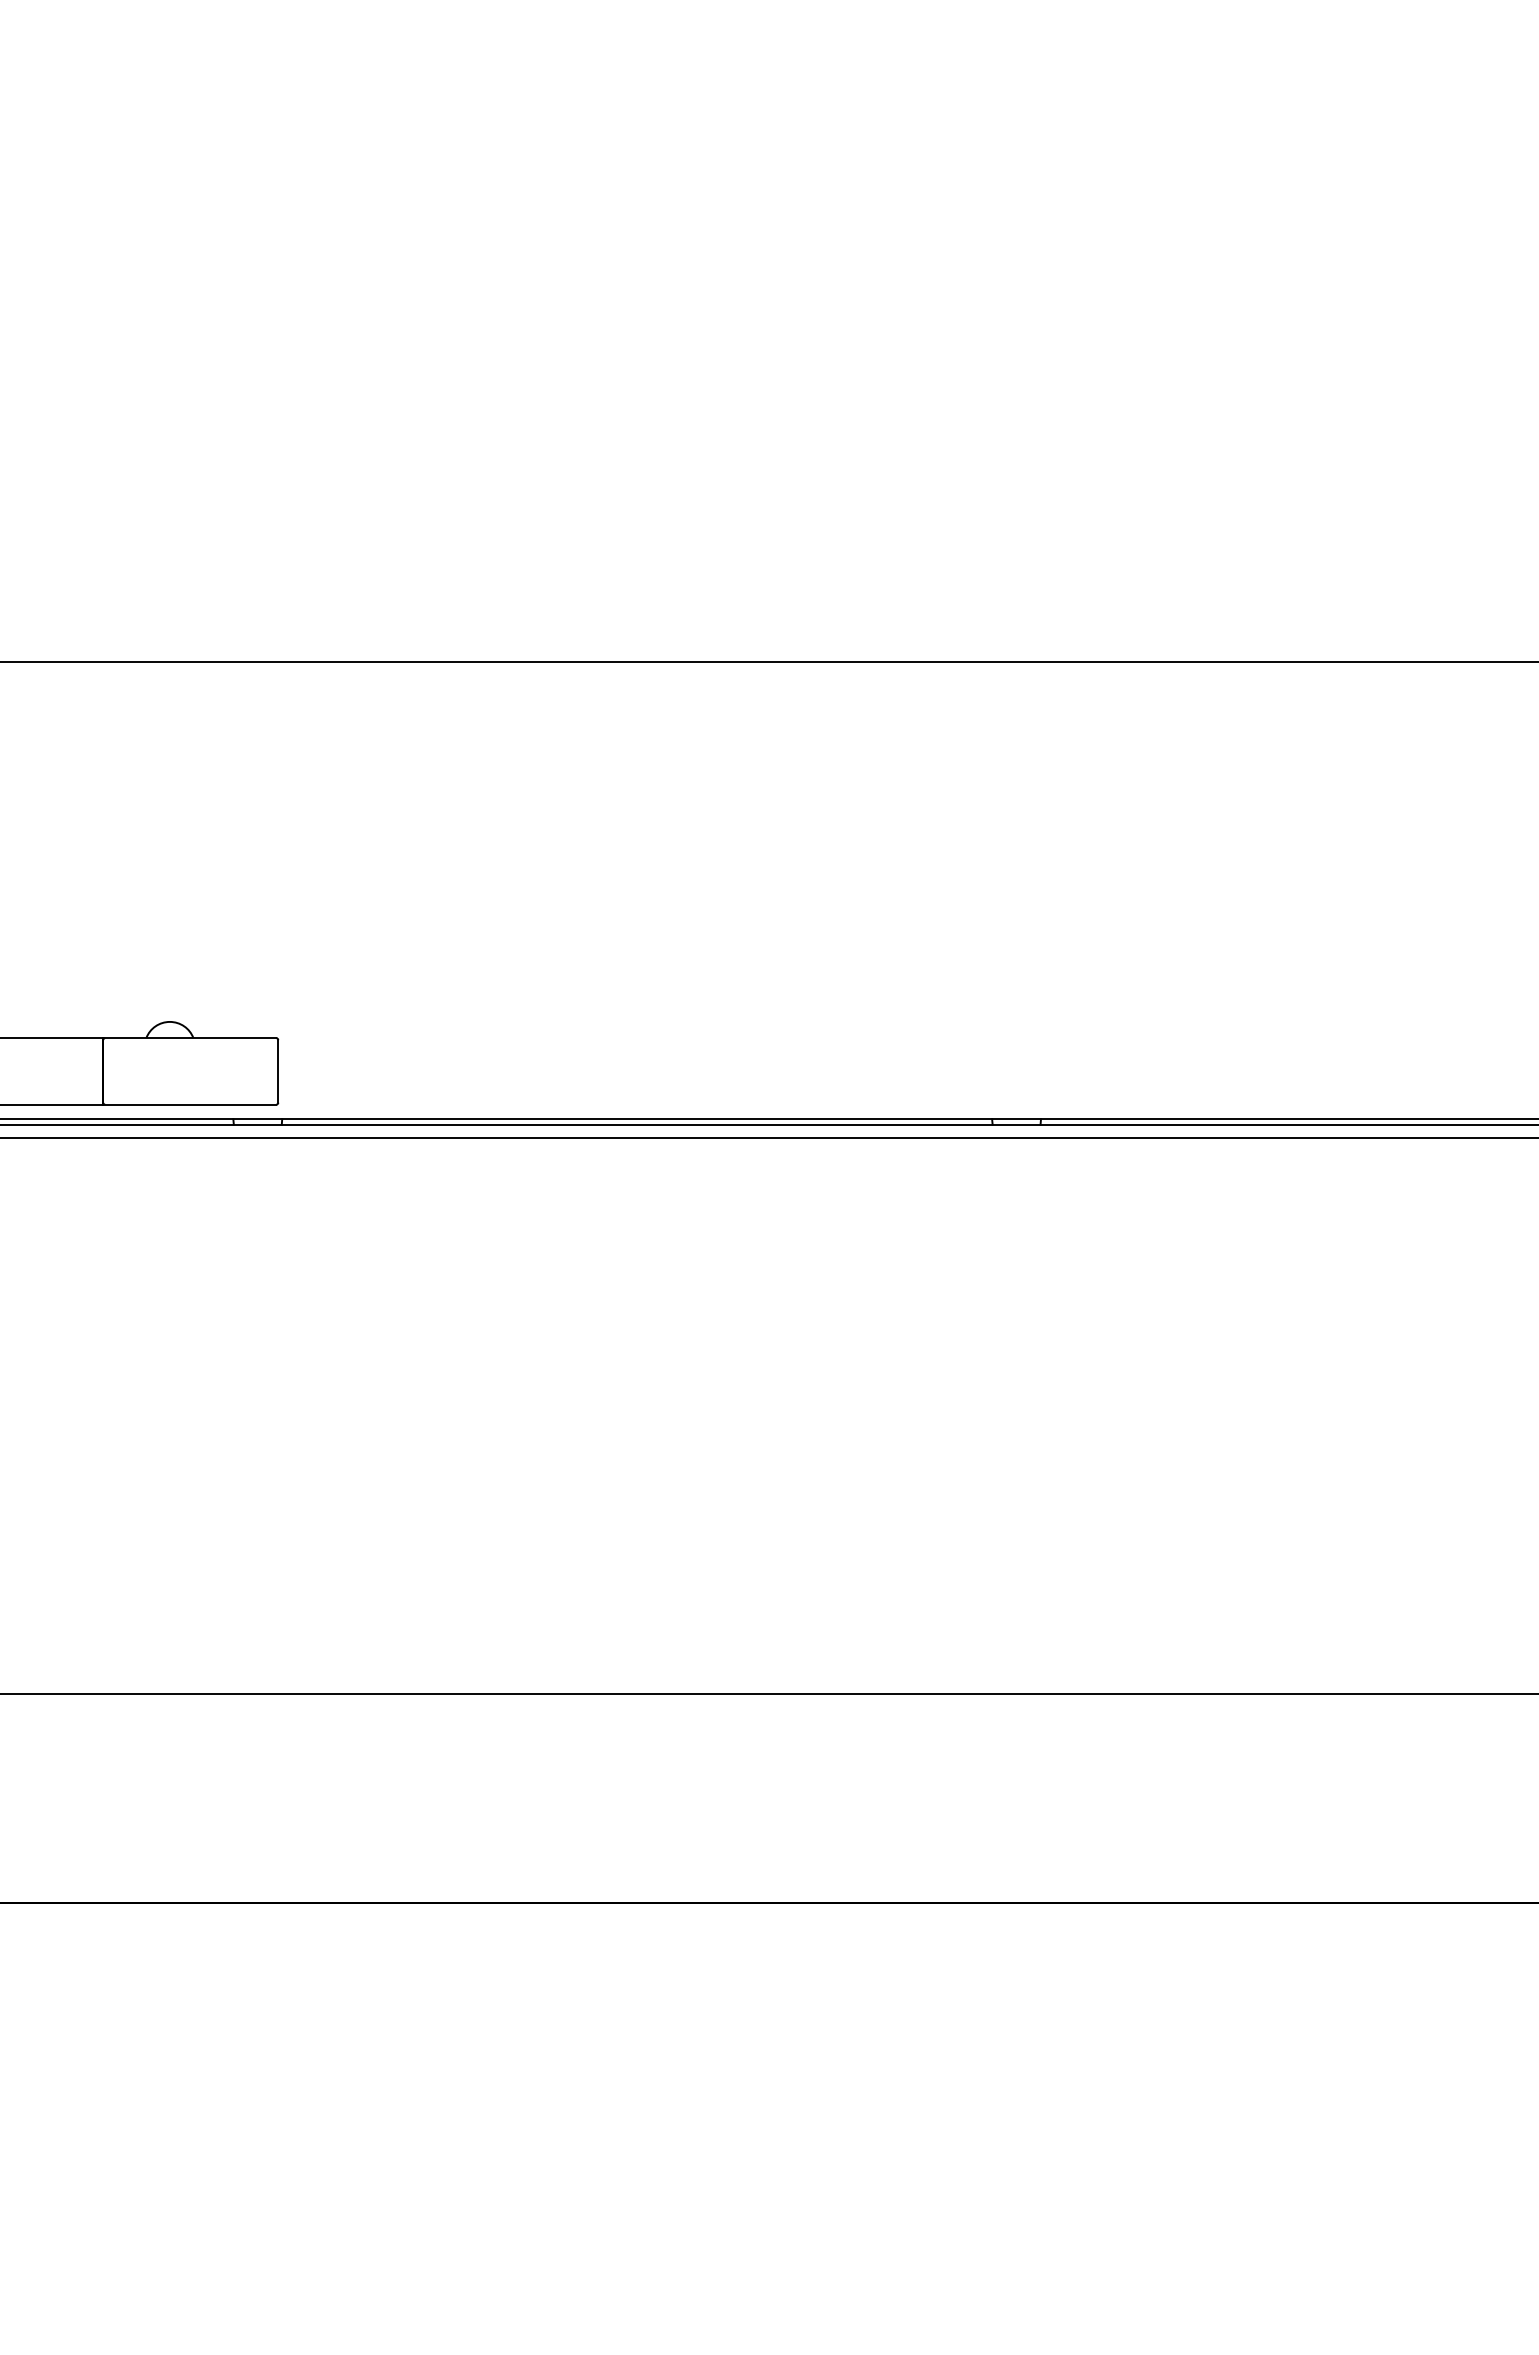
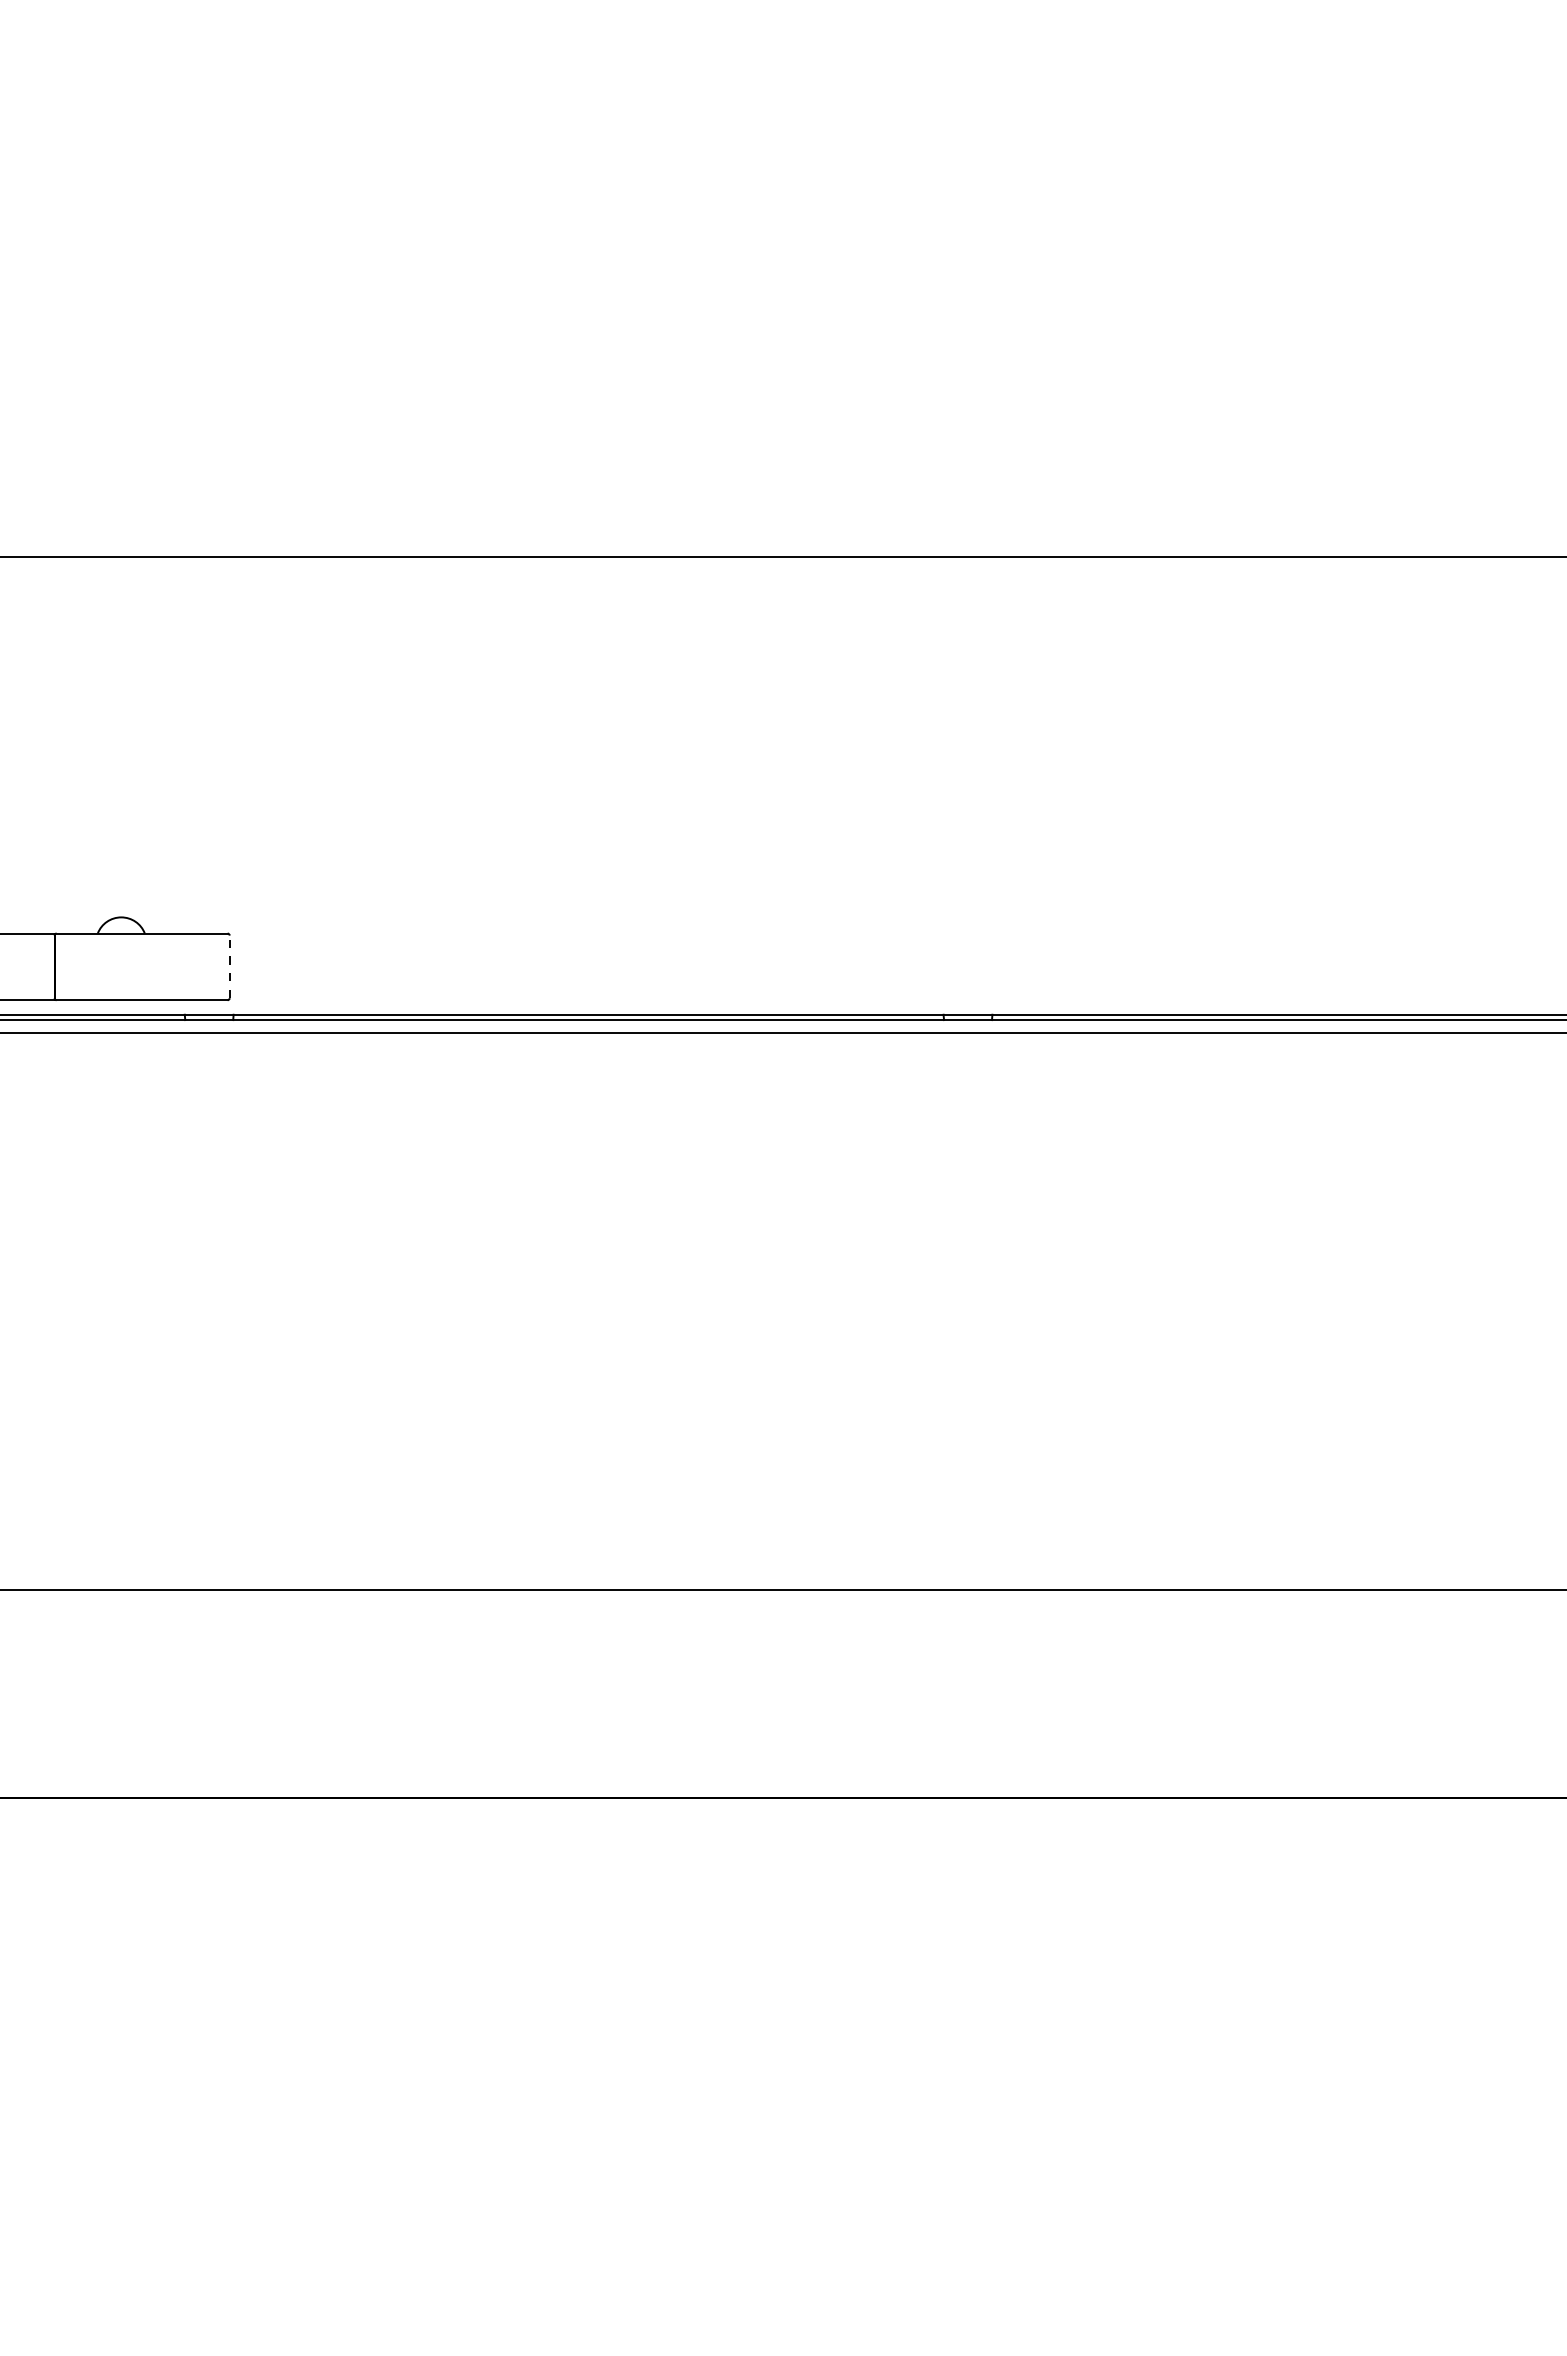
line: (278, 1071) -> (229, 966), solid -> dashed

